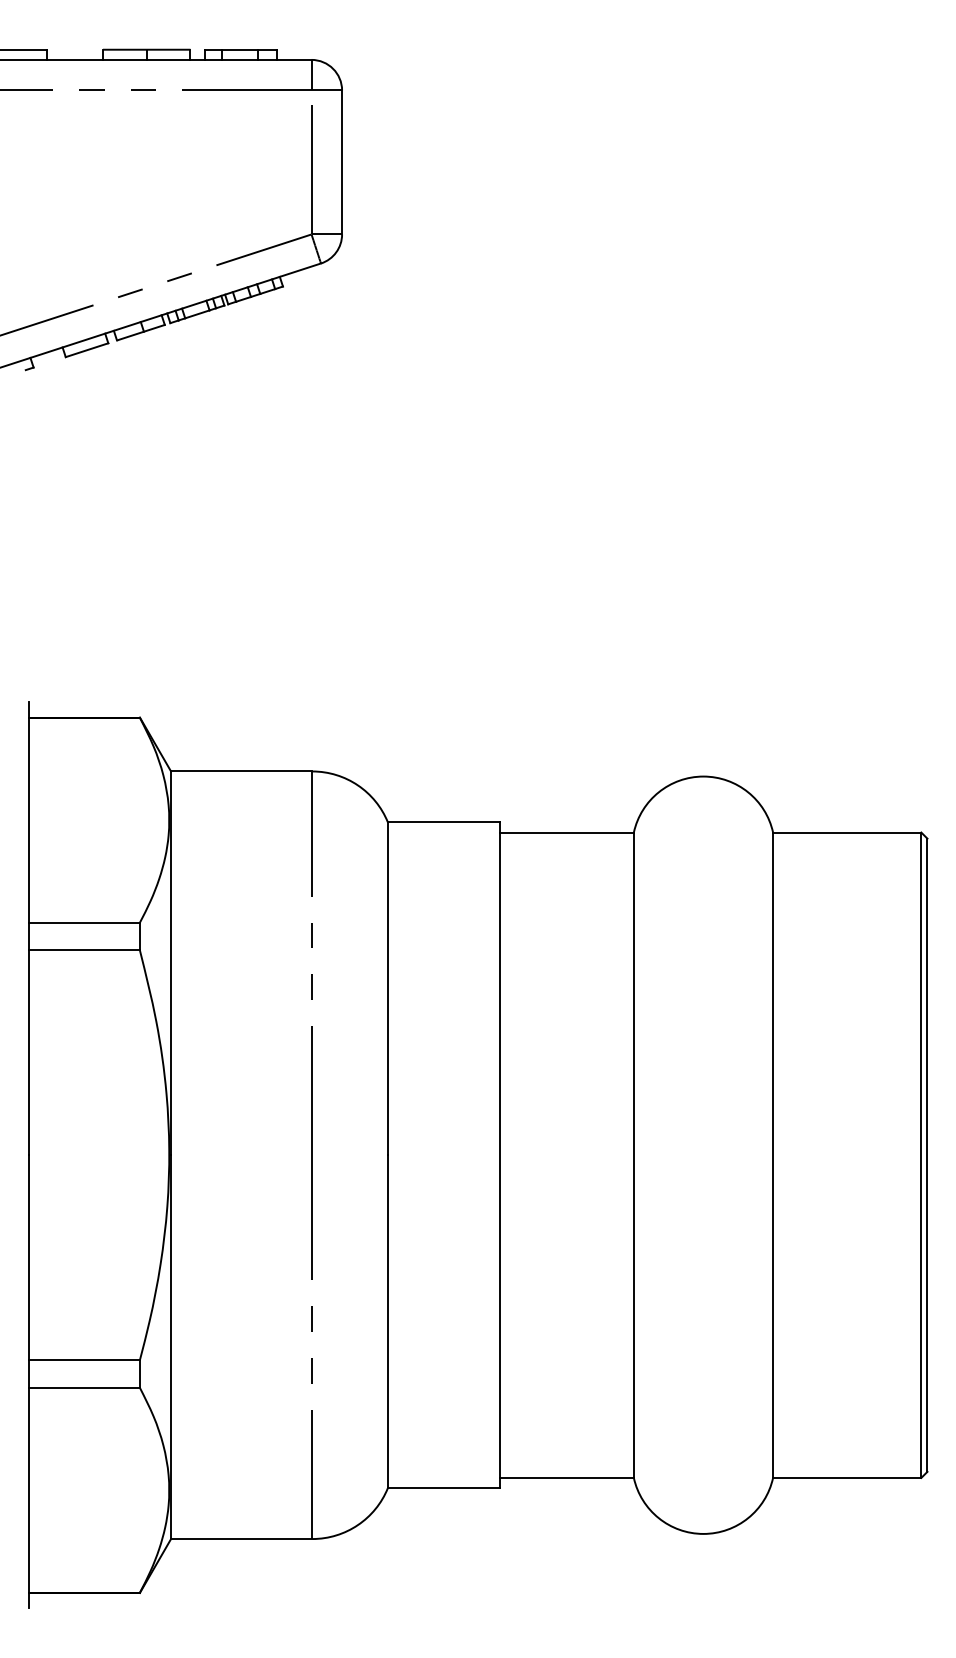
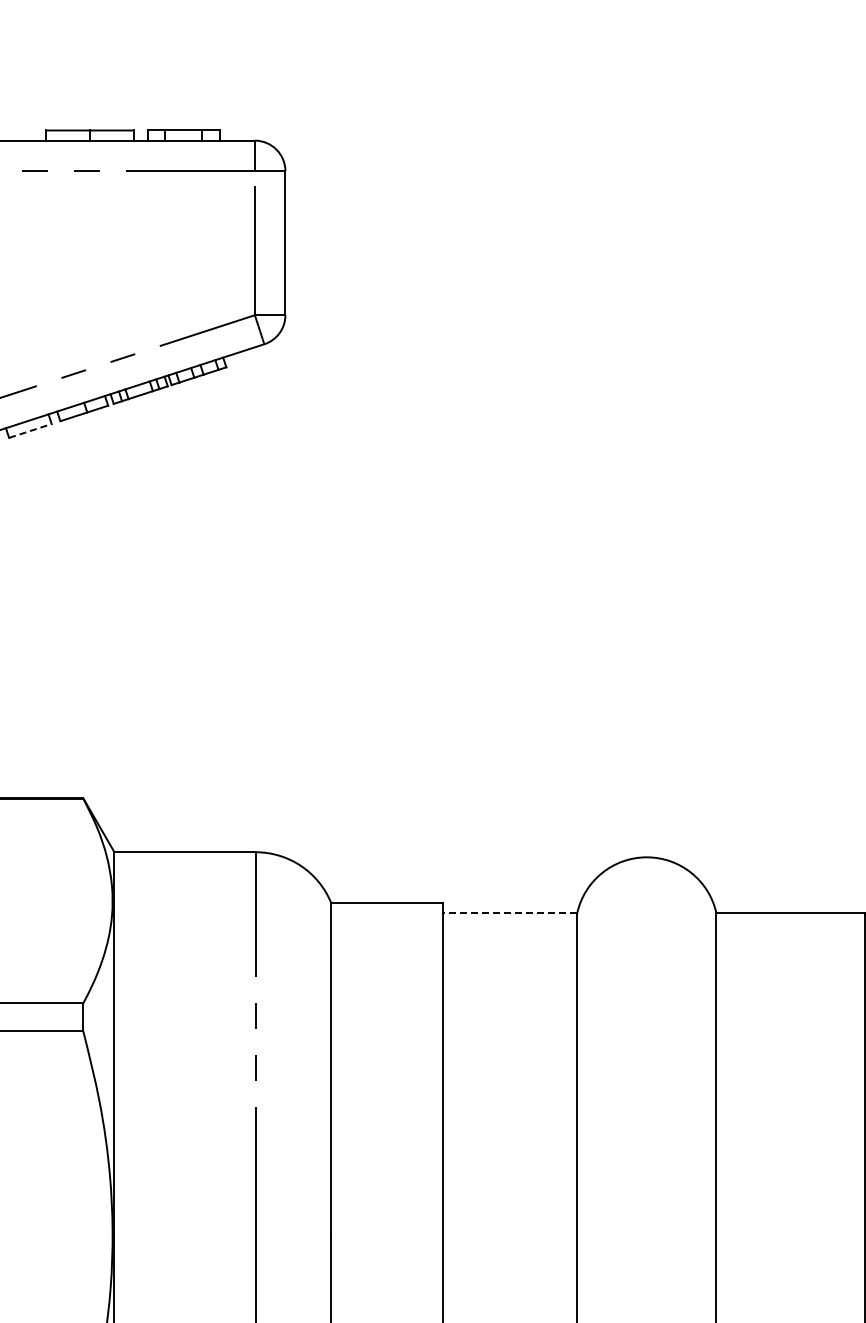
line: (87, 350) -> (30, 431), solid -> dashed
line: (566, 832) -> (509, 913), solid -> dashed

